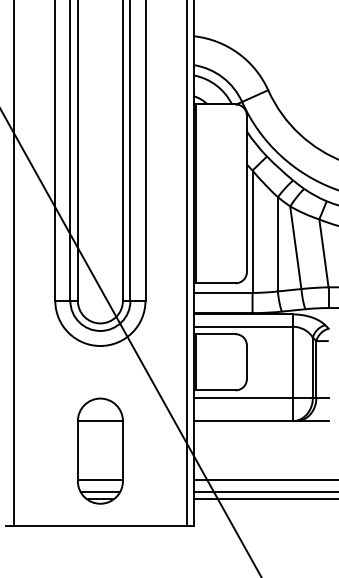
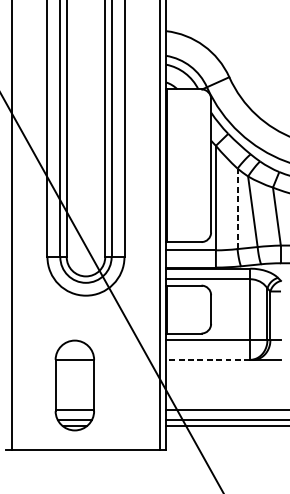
line: (277, 243) -> (237, 208), solid -> dashed
line: (243, 421) -> (208, 360), solid -> dashed
part: (100, 450) -> (74, 384), moved

